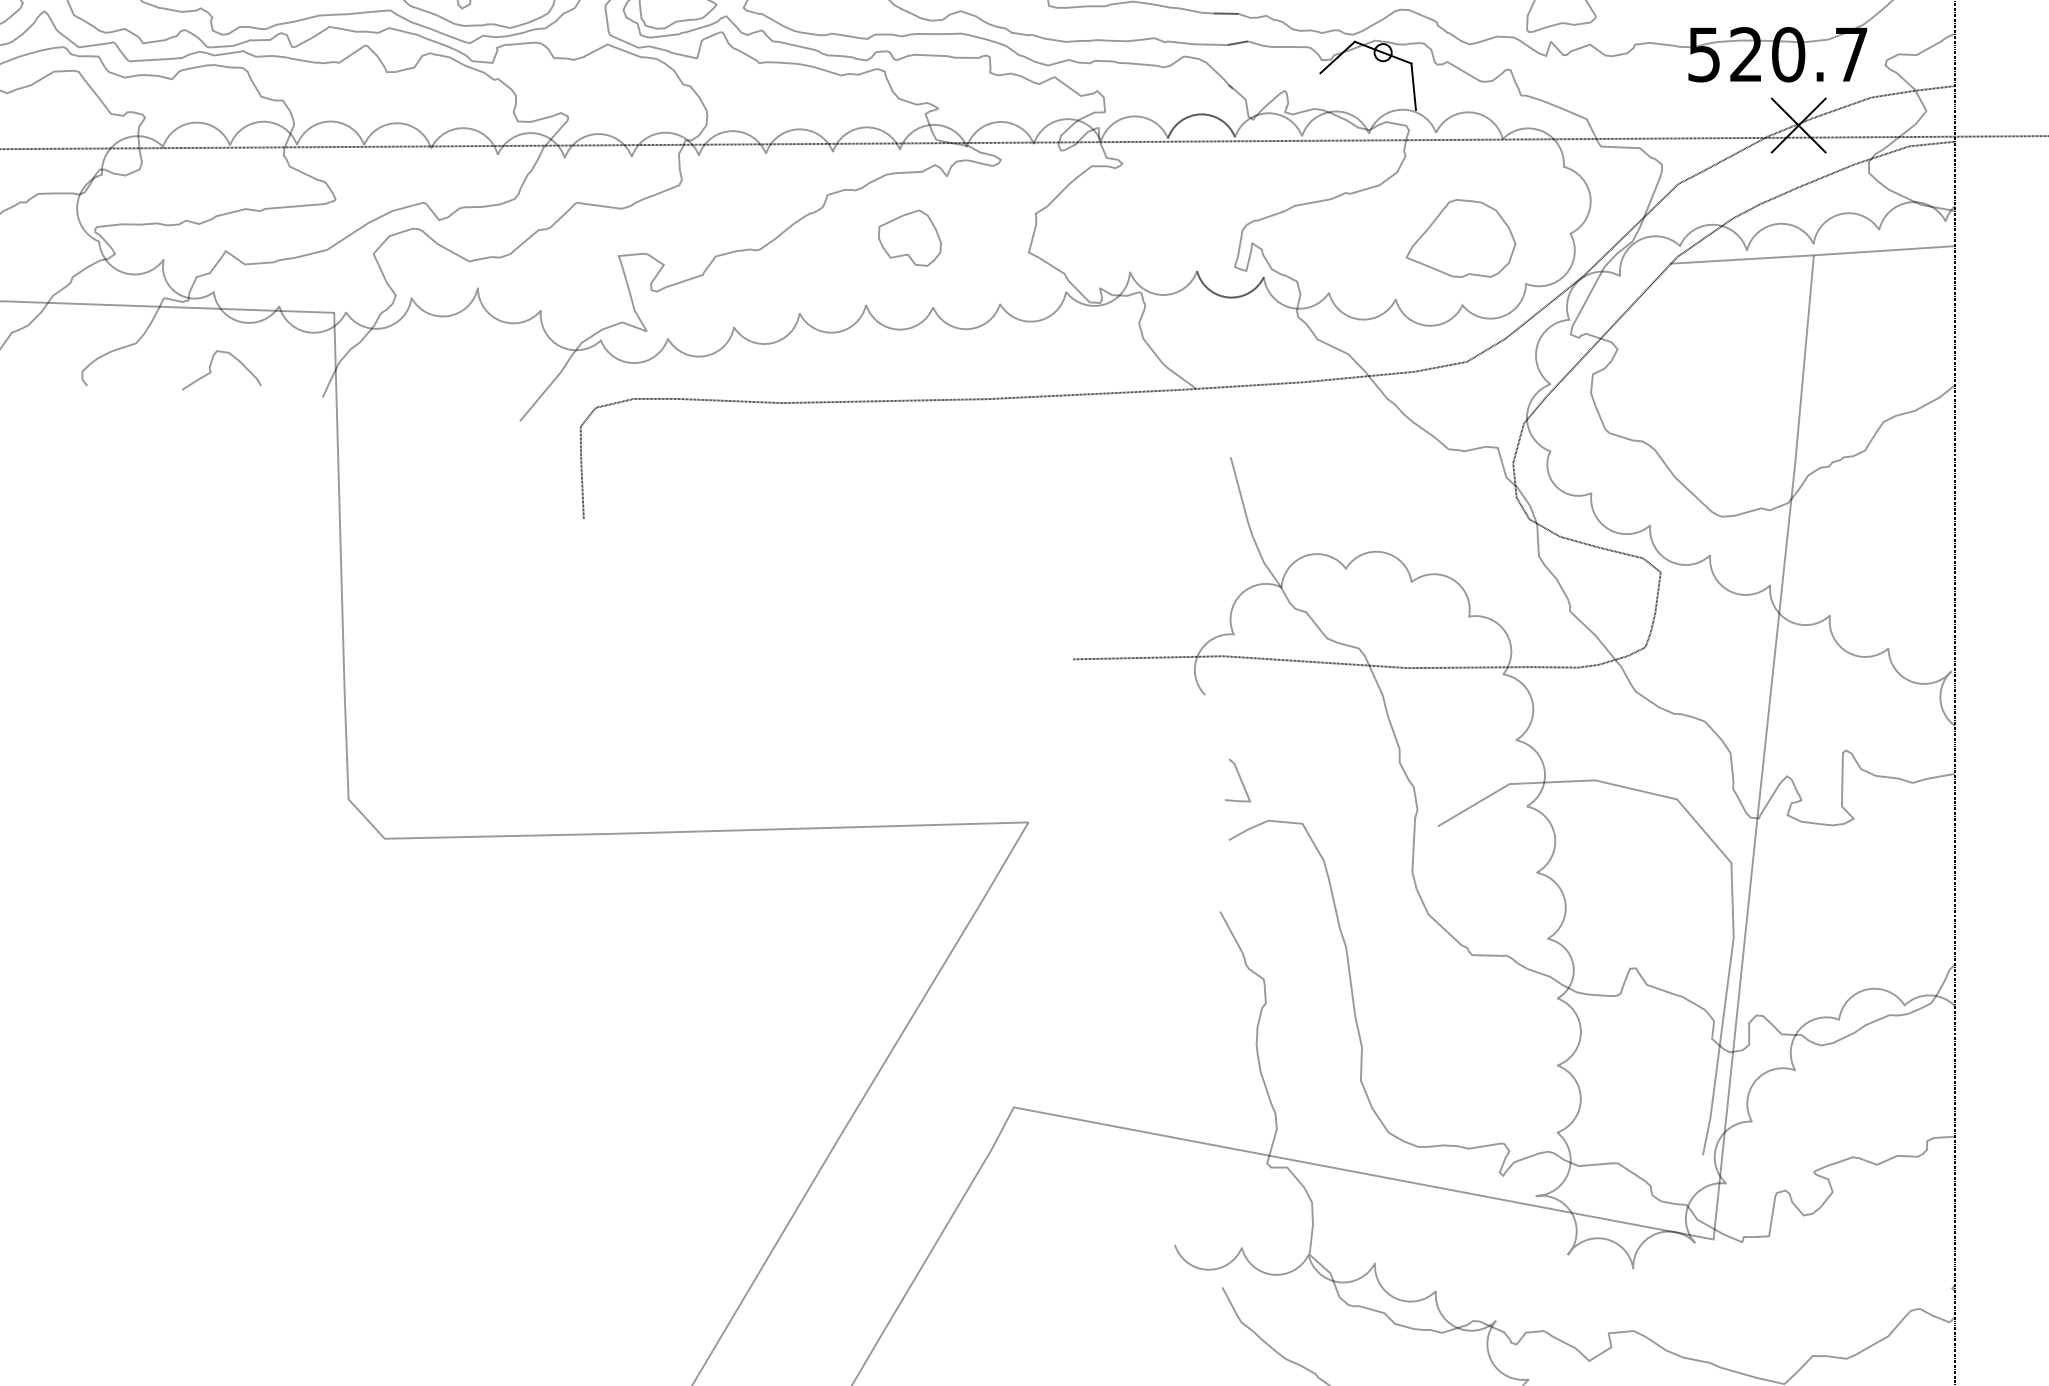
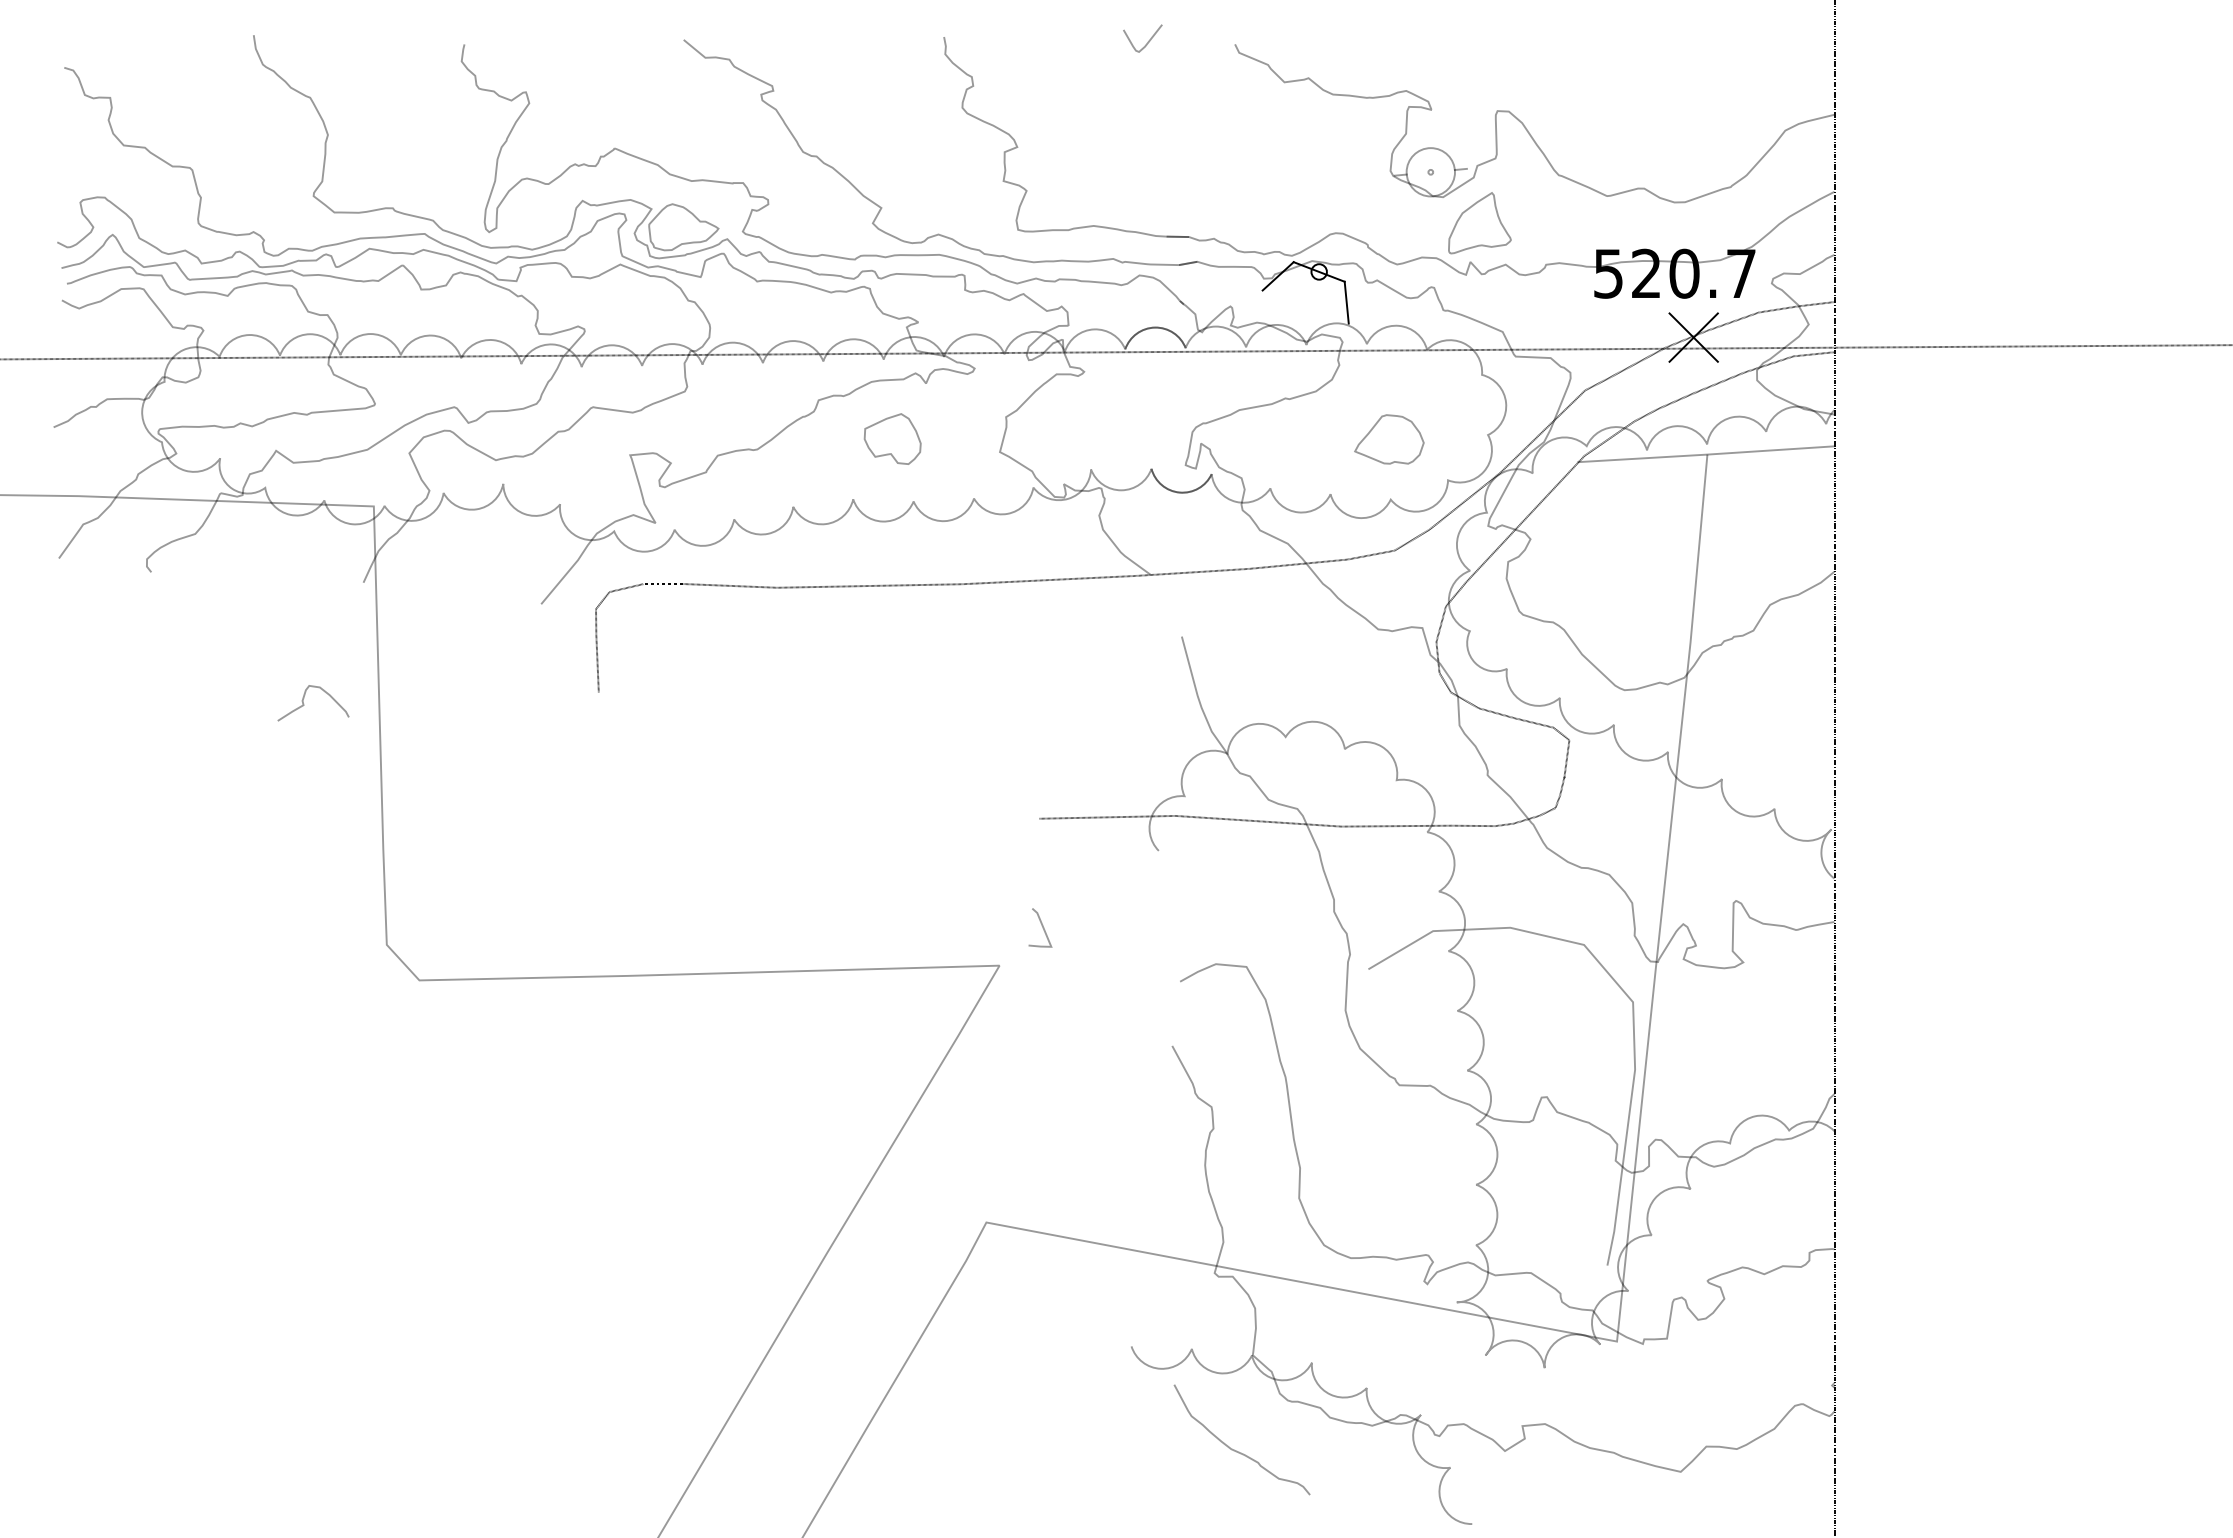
part: (1461, 238) -> (1389, 439), size x0.7
curve: (211, 371) -> (304, 704), moved
line: (1240, 780) -> (1042, 927), moved

